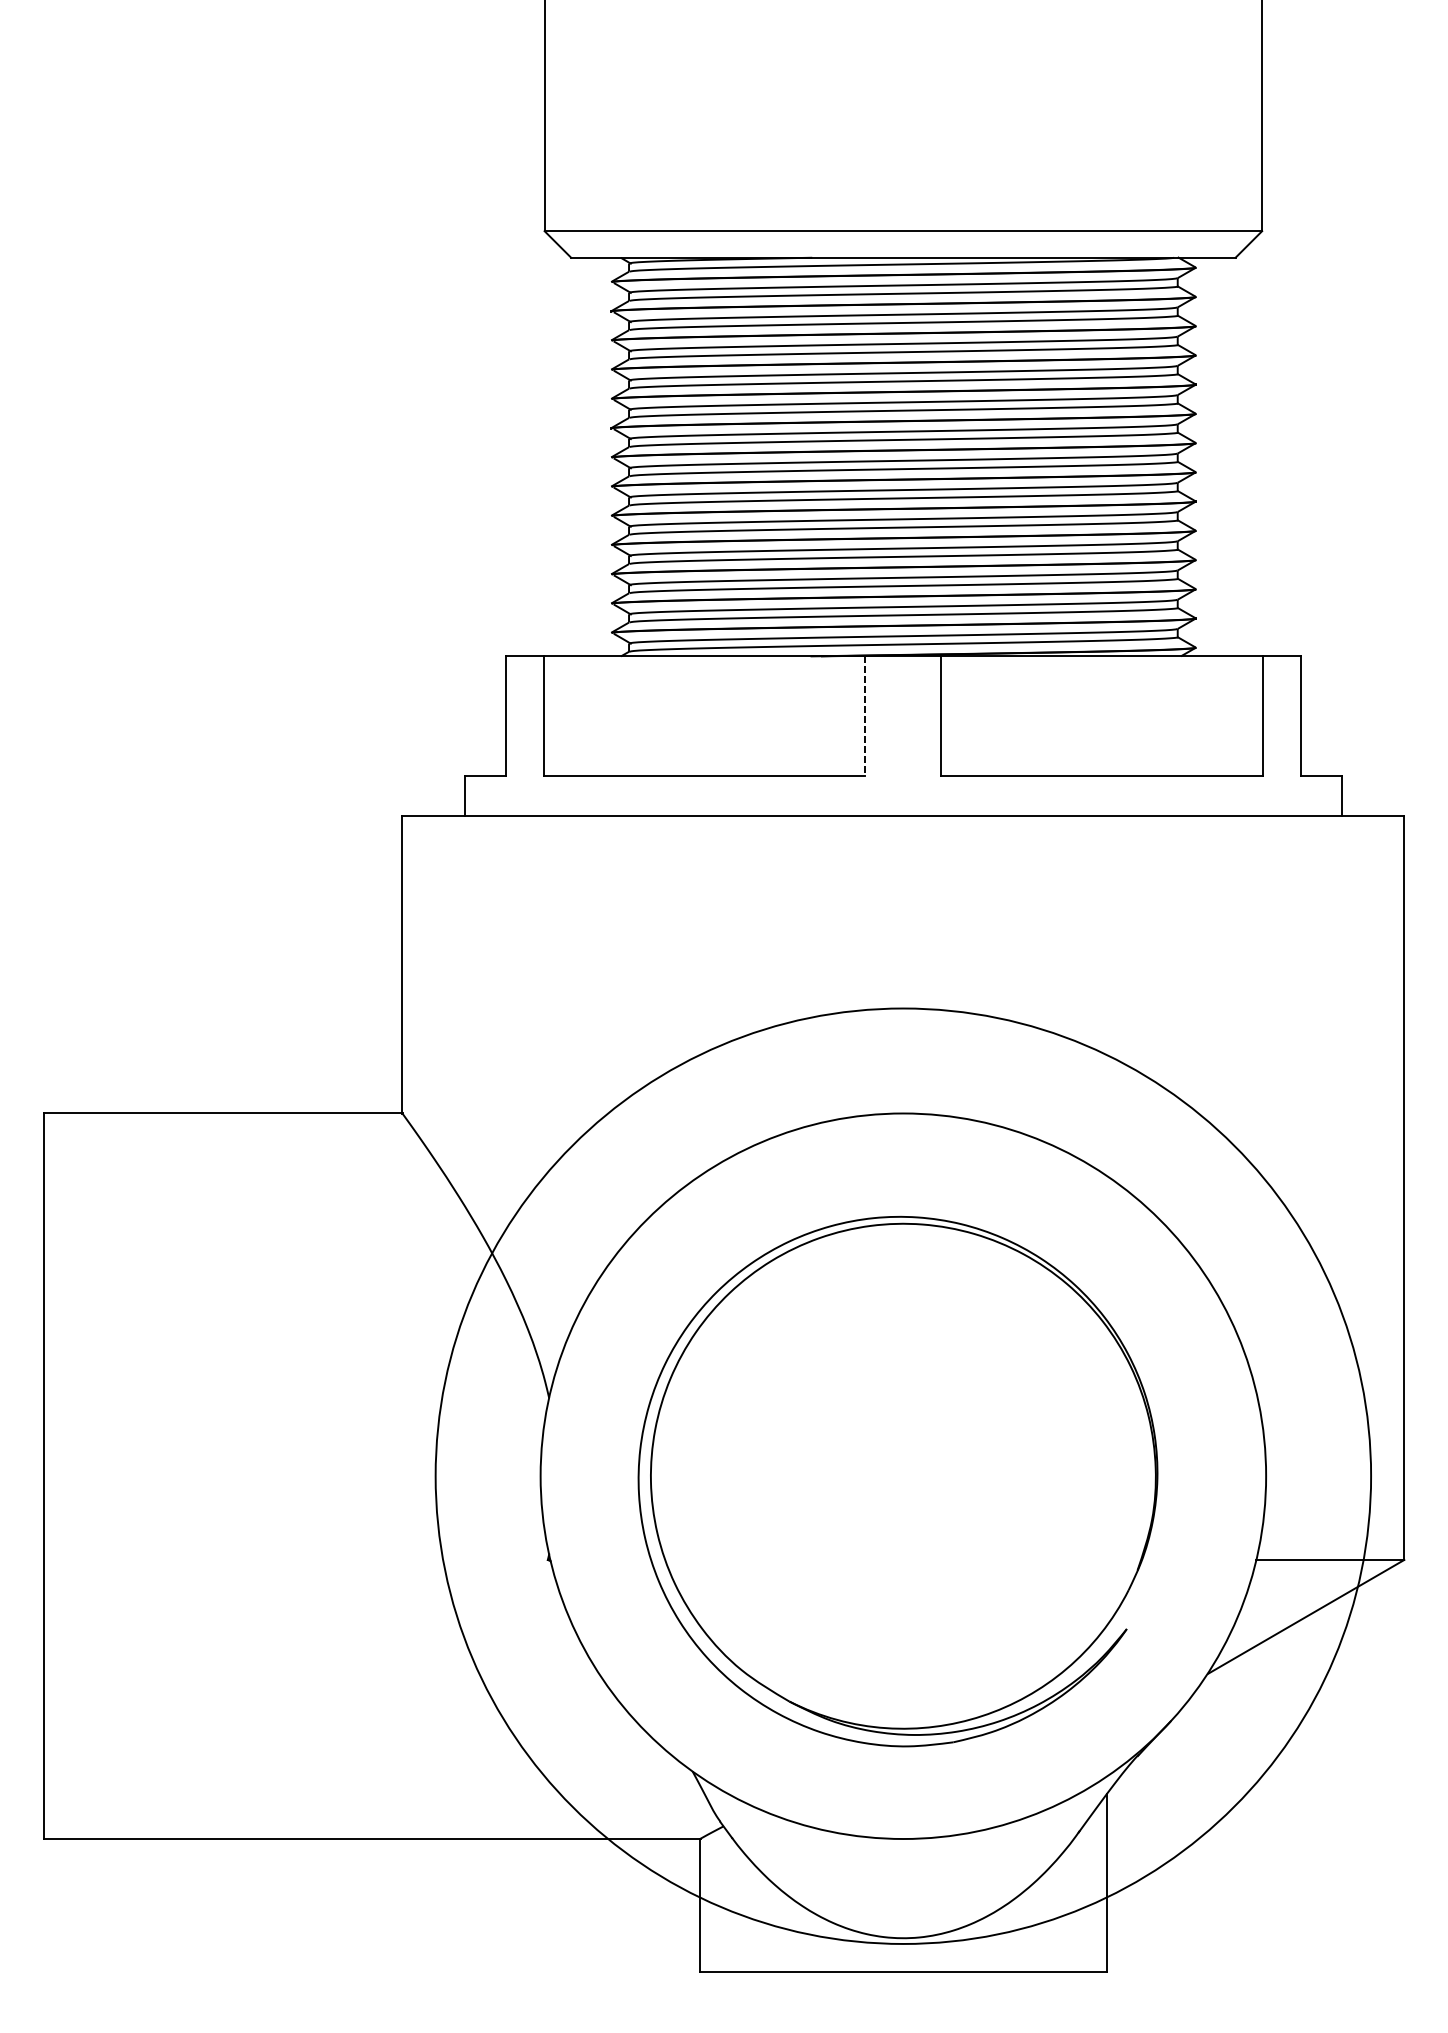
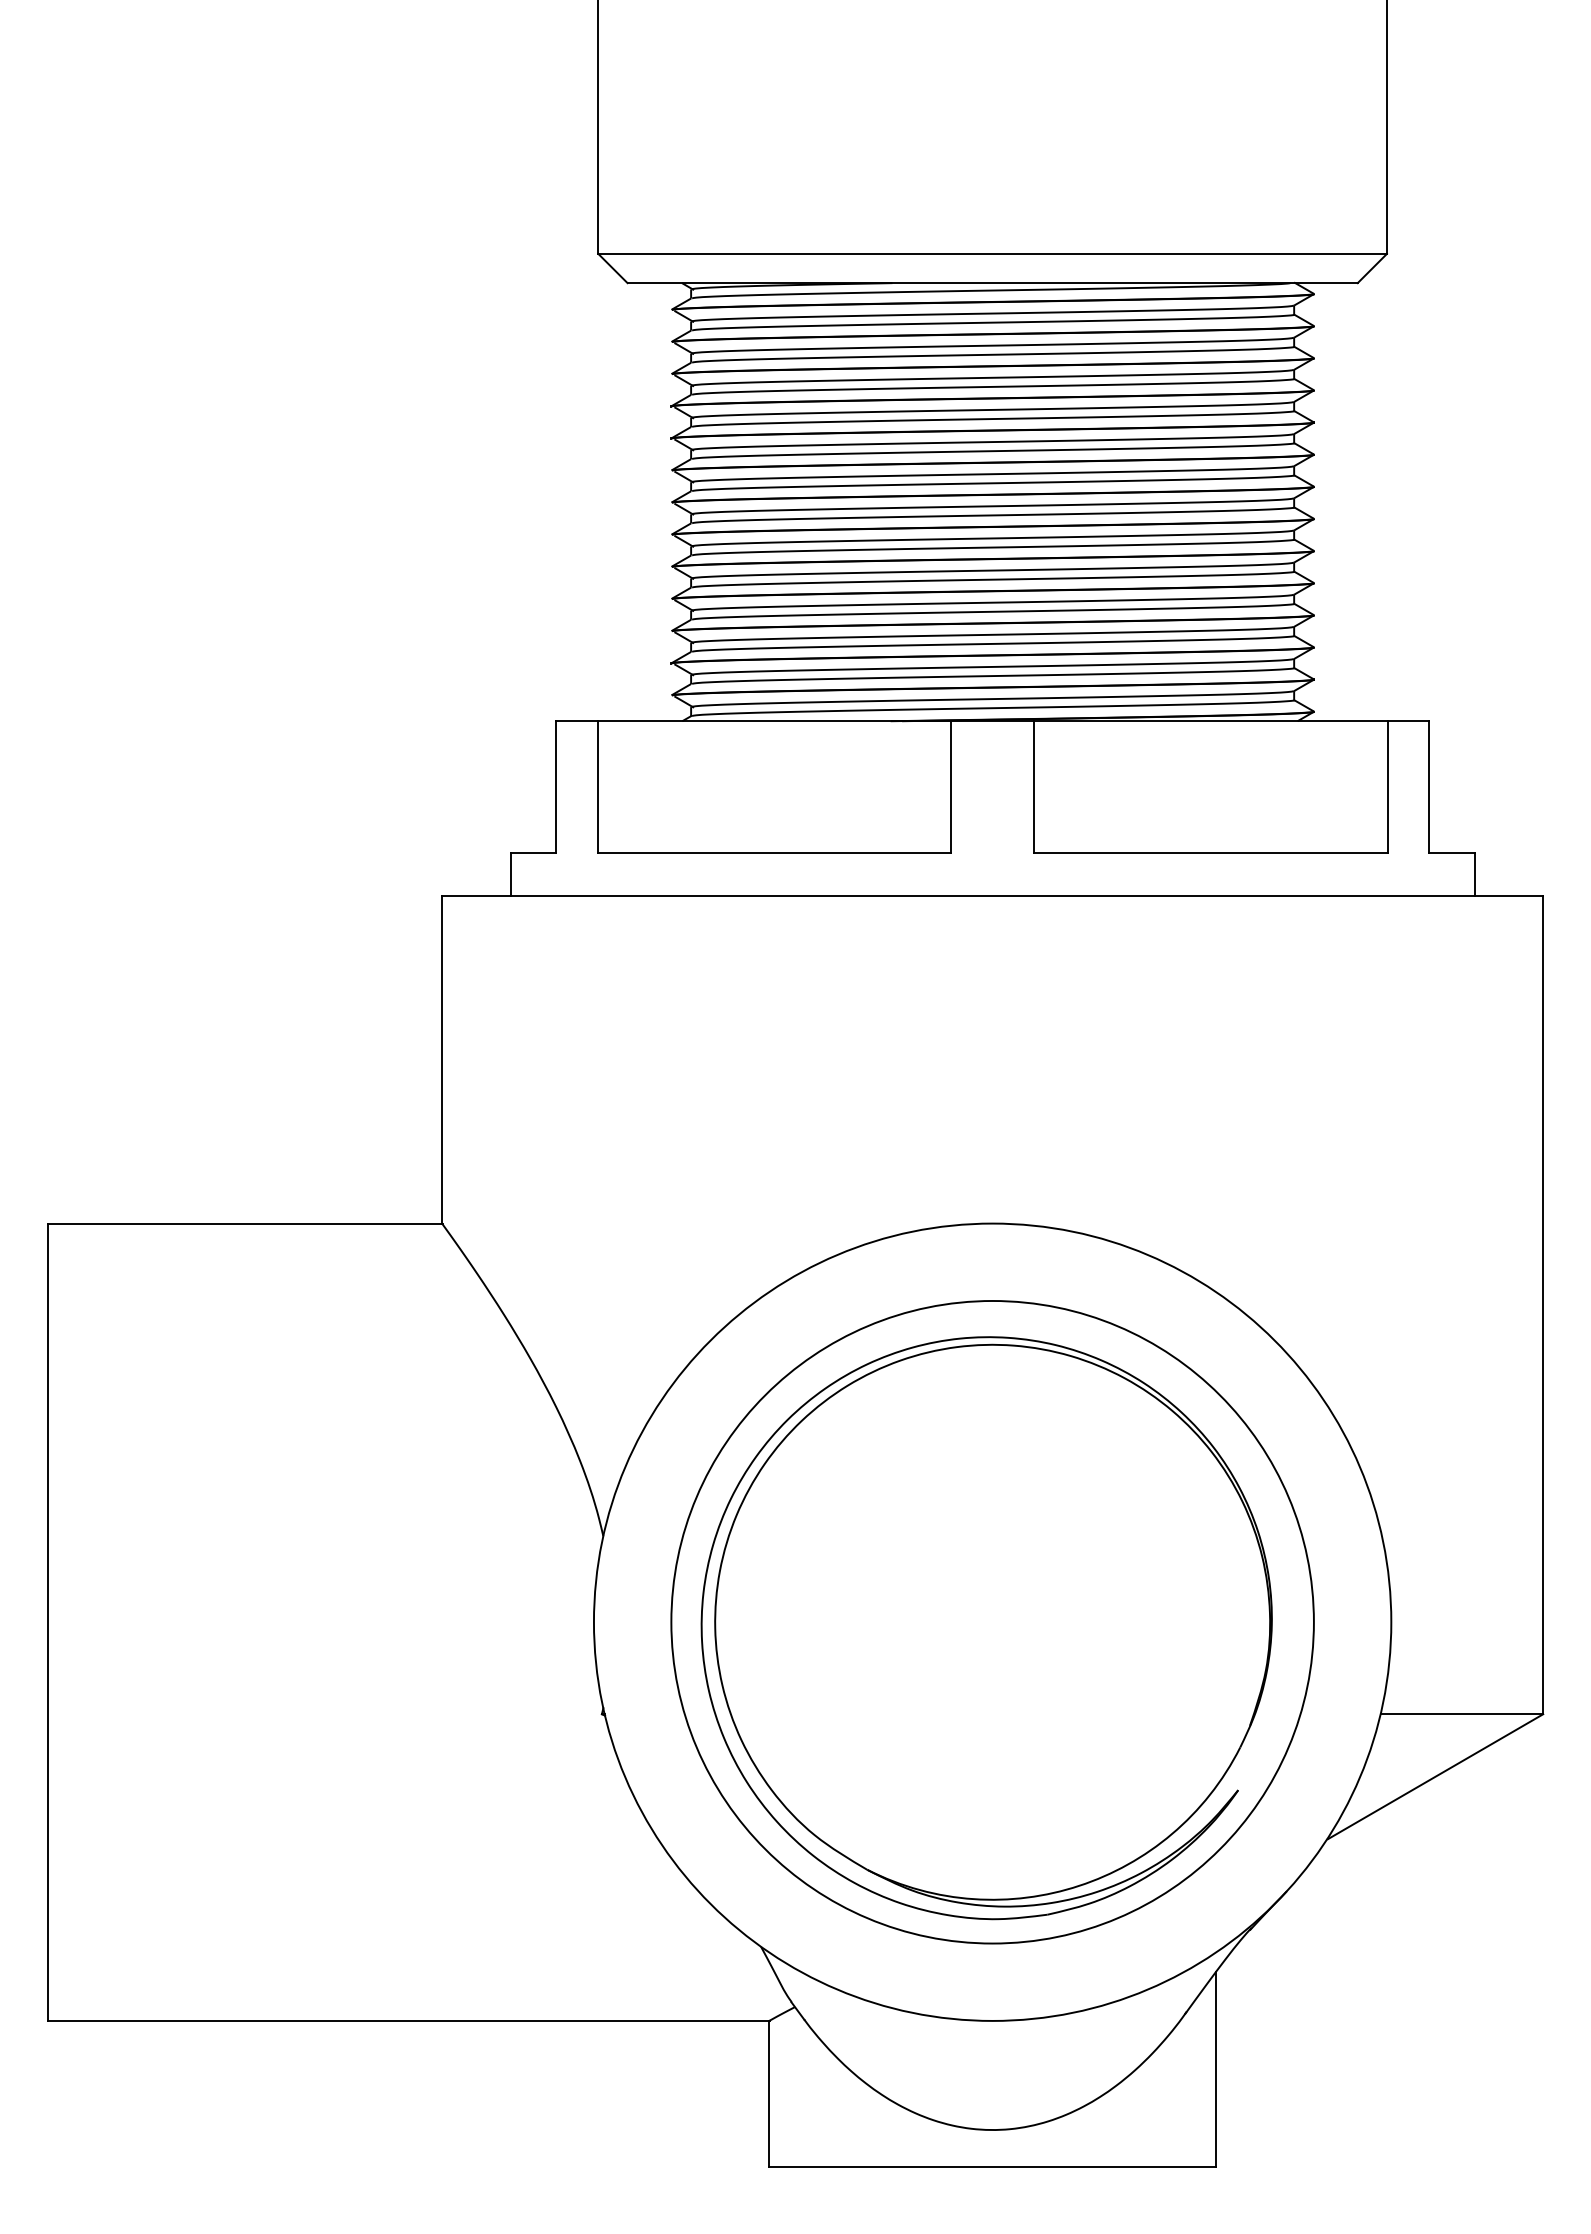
line: (865, 715) -> (950, 786), dashed -> solid
circle: (903, 1475) -> (992, 1621), size x0.62

